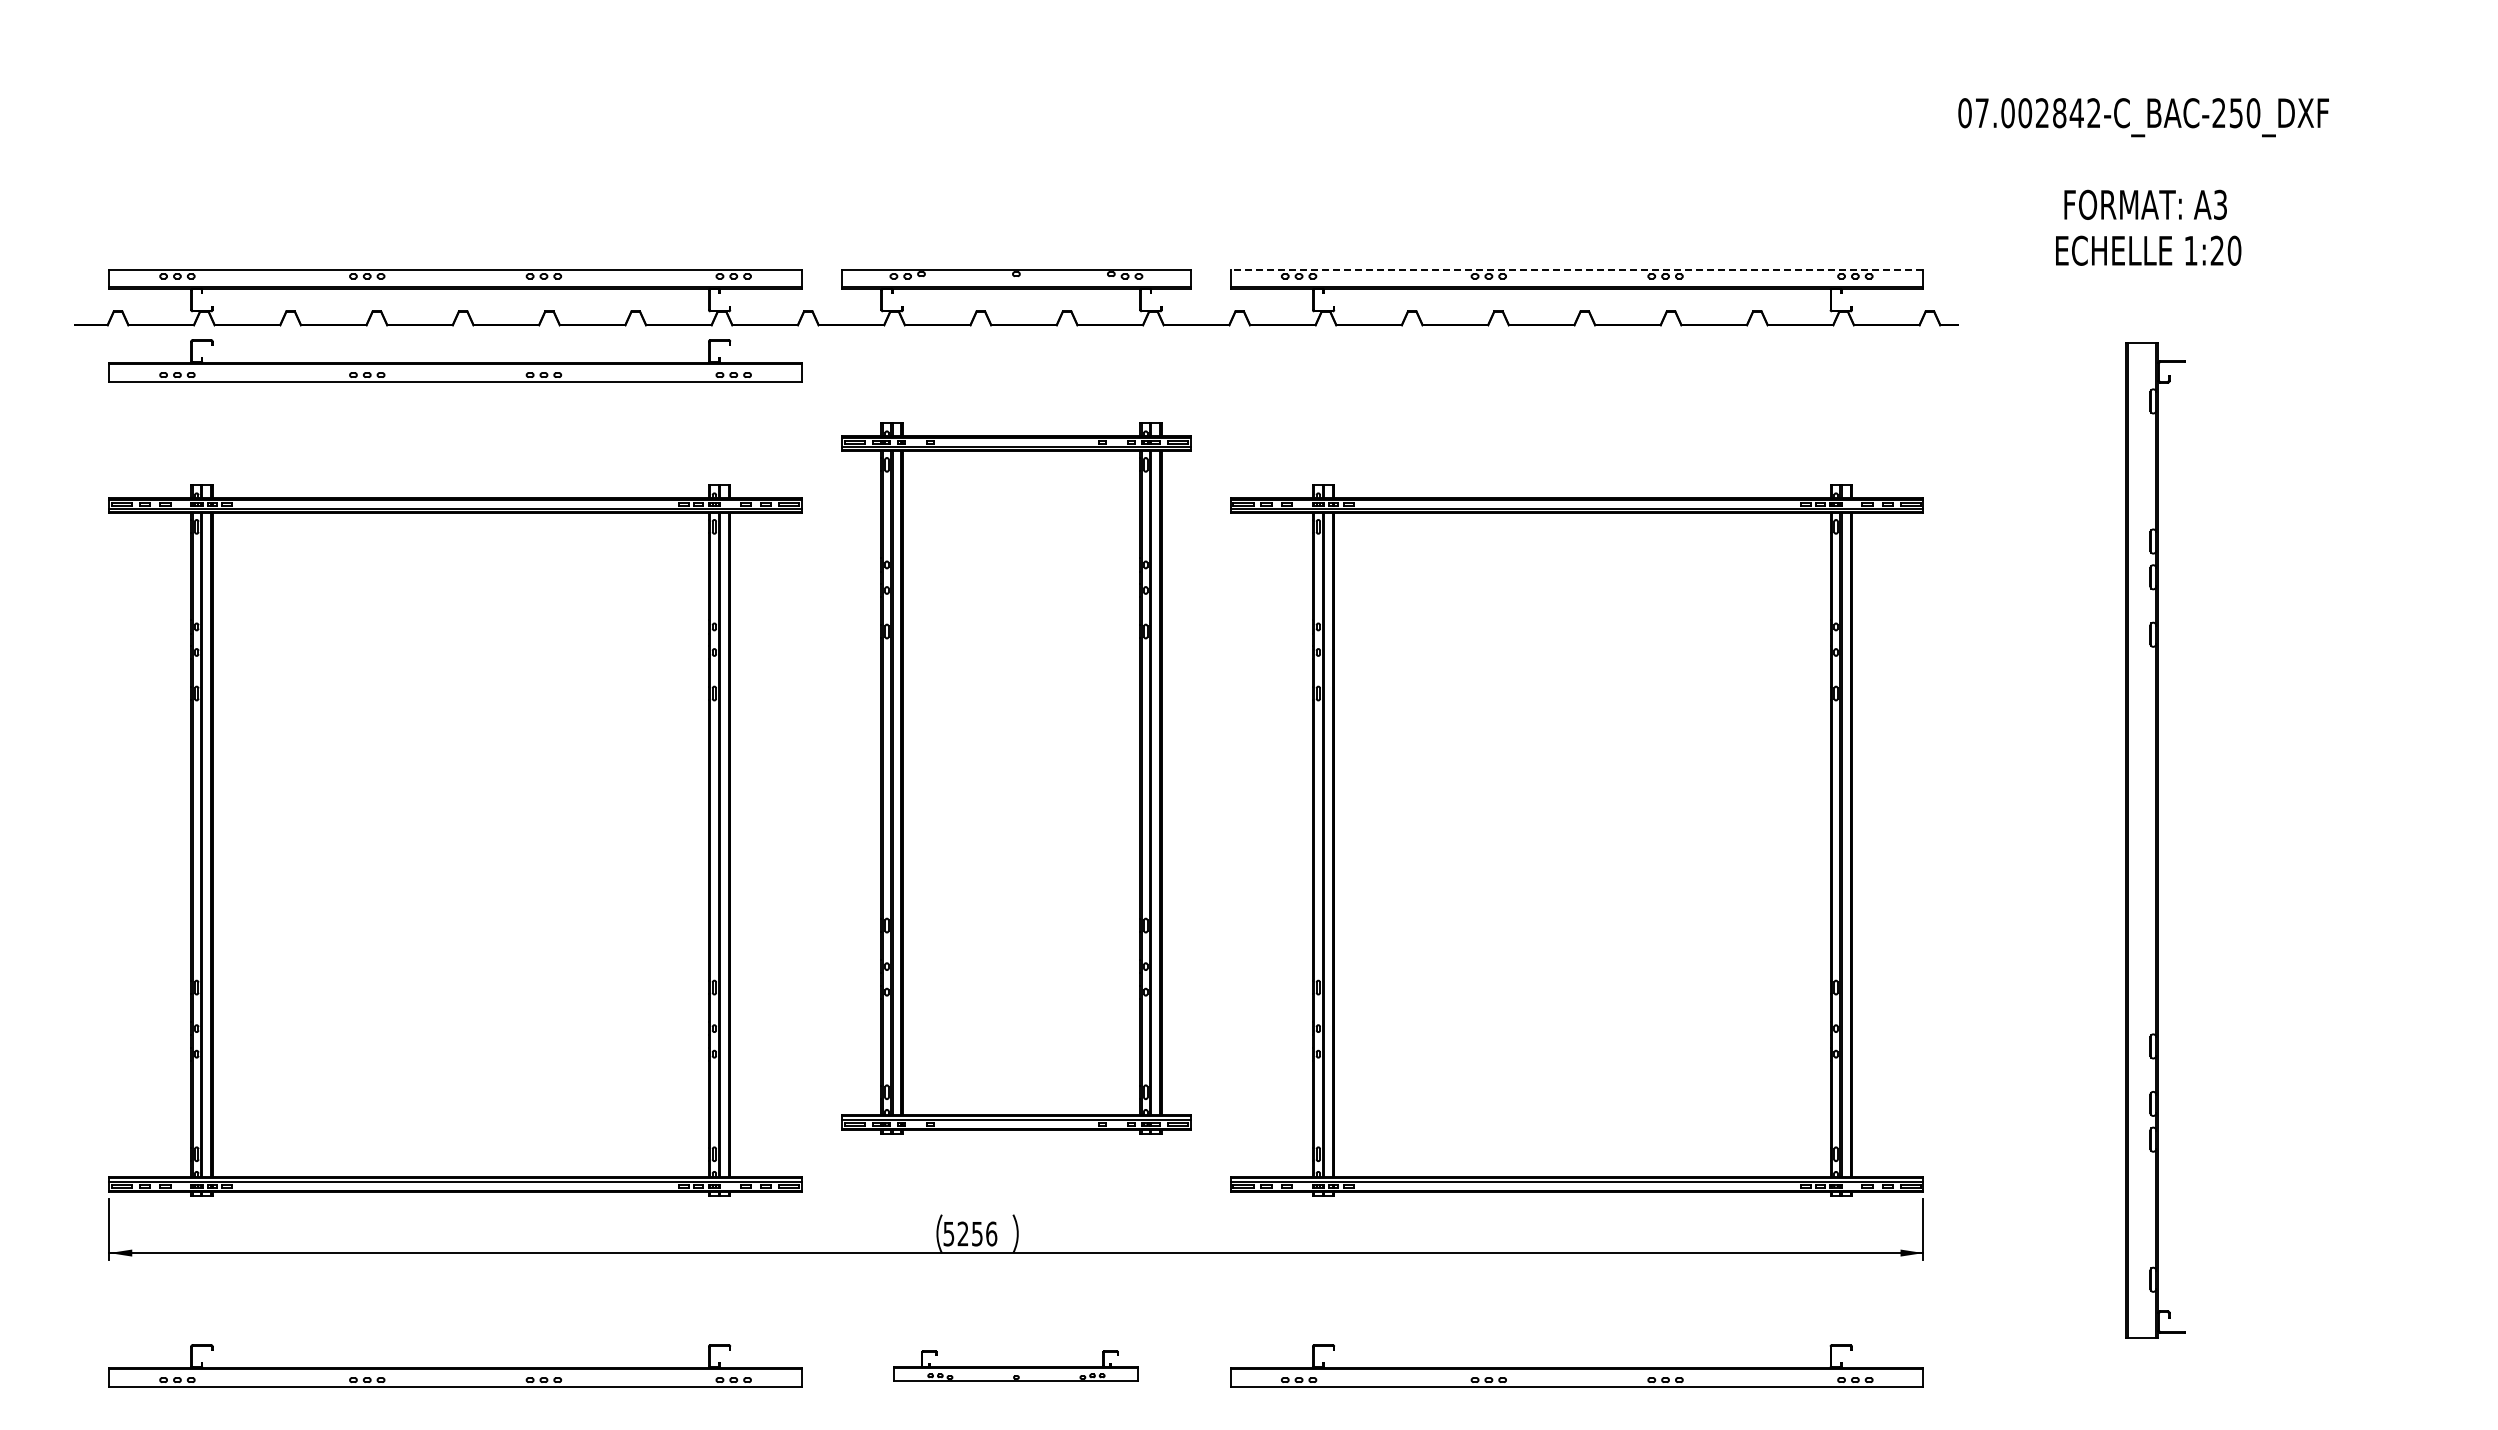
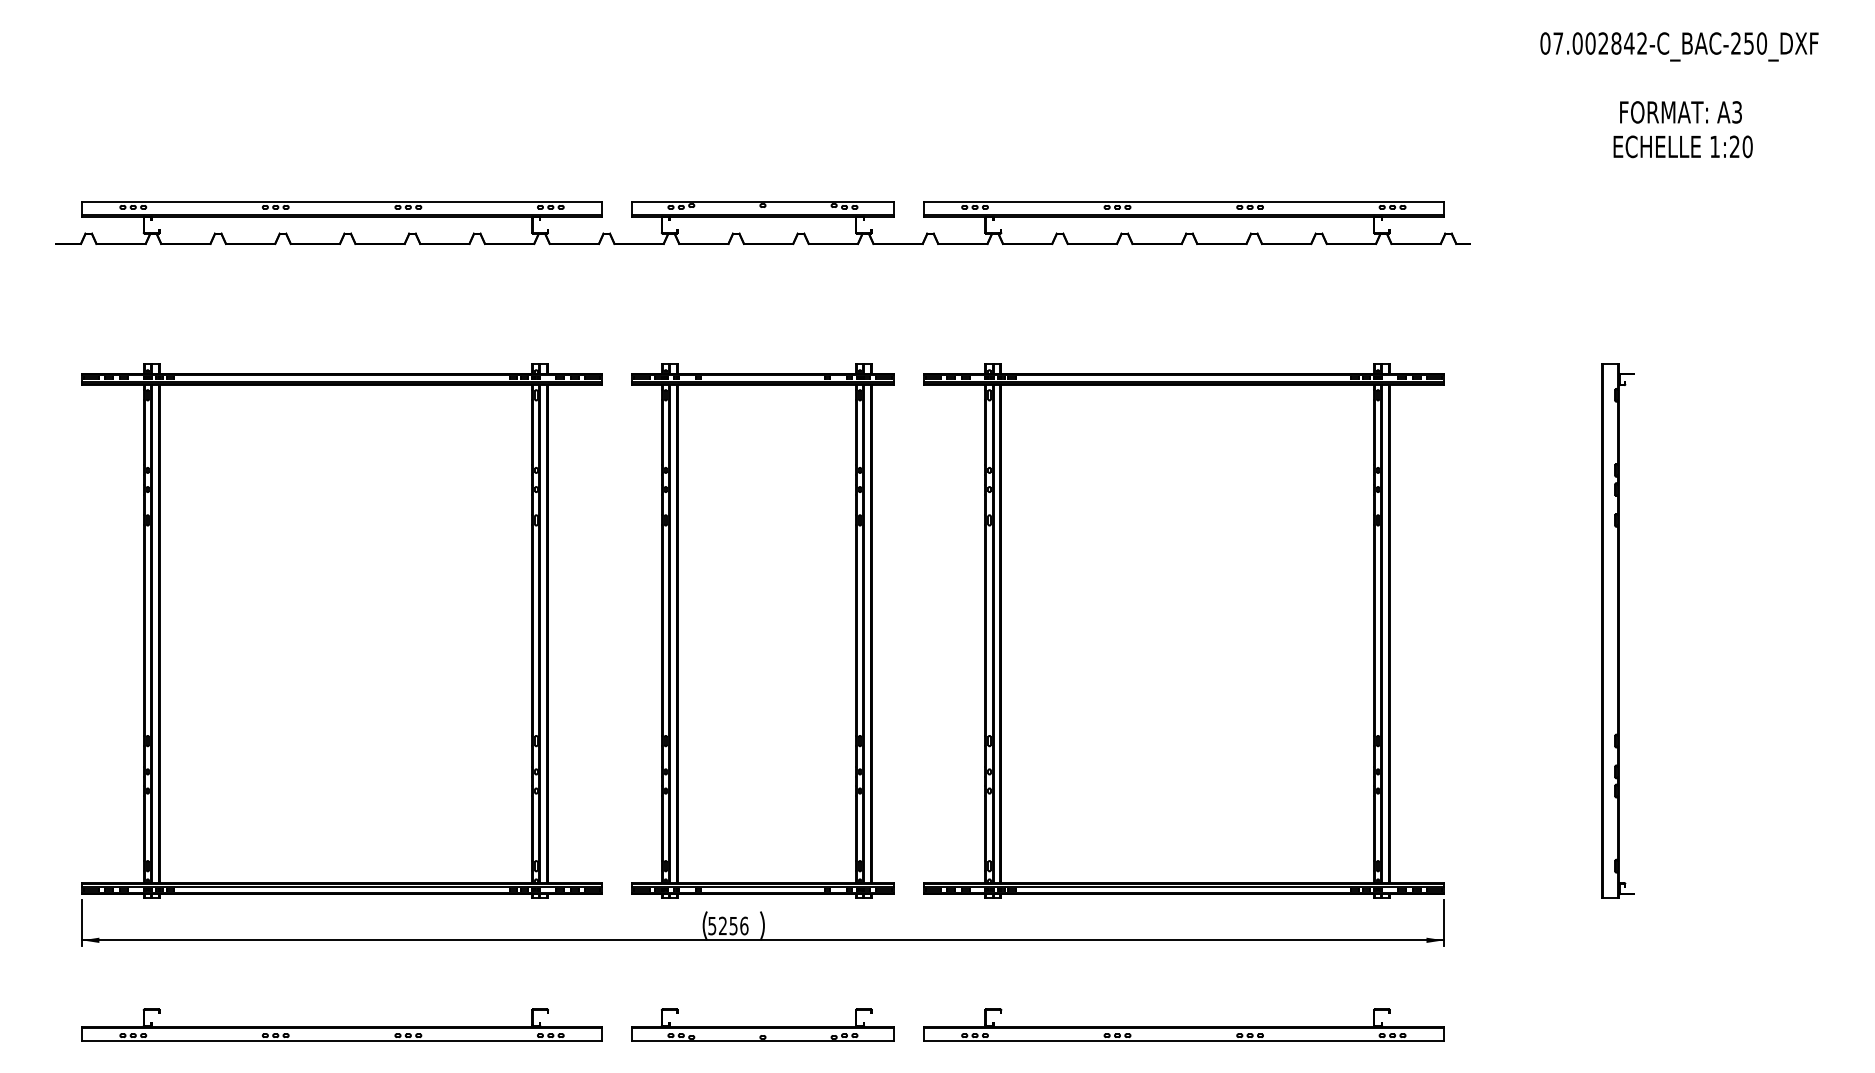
text: (2143, 181) -> (1679, 94), moved
line: (1576, 269) -> (1183, 202), dashed -> solid
part: (455, 360) -> (341, 270), removed
part: (1016, 778) -> (763, 630), moved
part: (2155, 840) -> (1617, 630), size x0.71
part: (1016, 1365) -> (763, 1024), size x1.43

